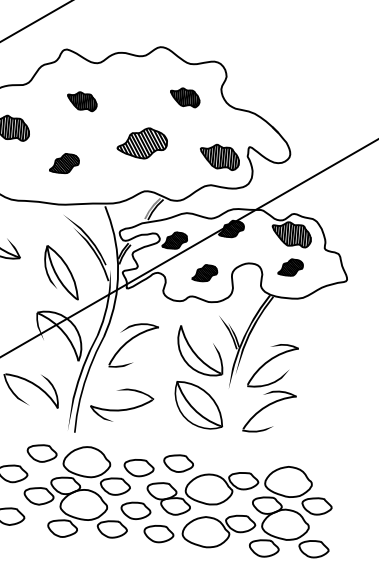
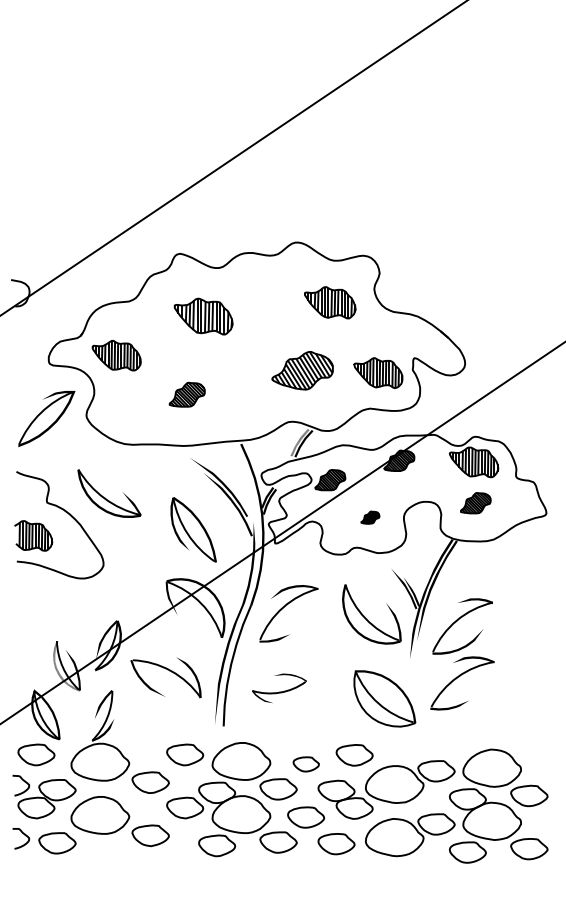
part: (185, 97) -> (330, 302), size x1.4
part: (82, 101) -> (203, 316), size x1.6
part: (142, 142) -> (302, 370), moved
part: (205, 272) -> (370, 517), size x0.6
part: (121, 405) -> (279, 688), size x0.7
part: (198, 405) -> (384, 698), moved
part: (139, 468) -> (306, 764), size x0.7

